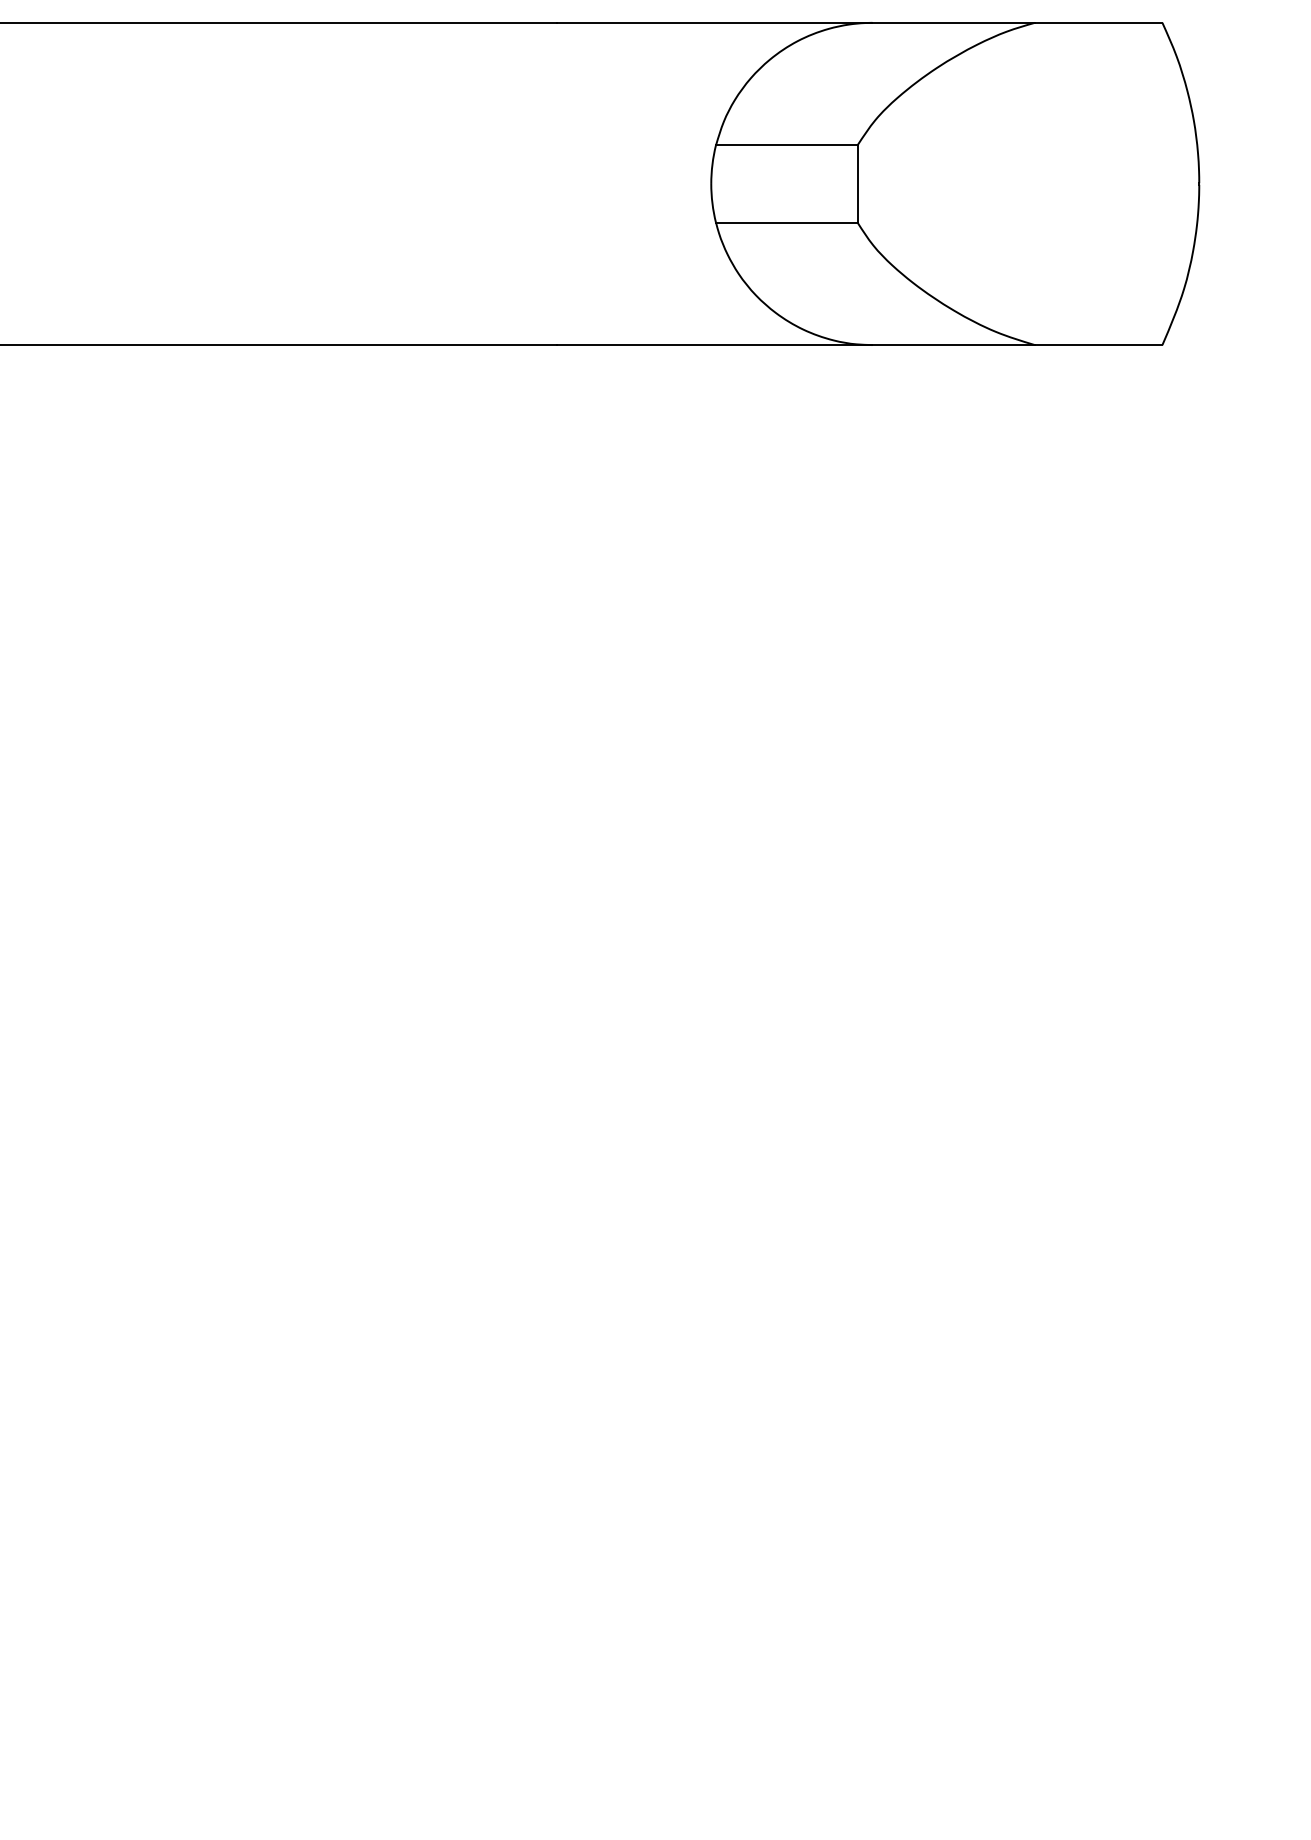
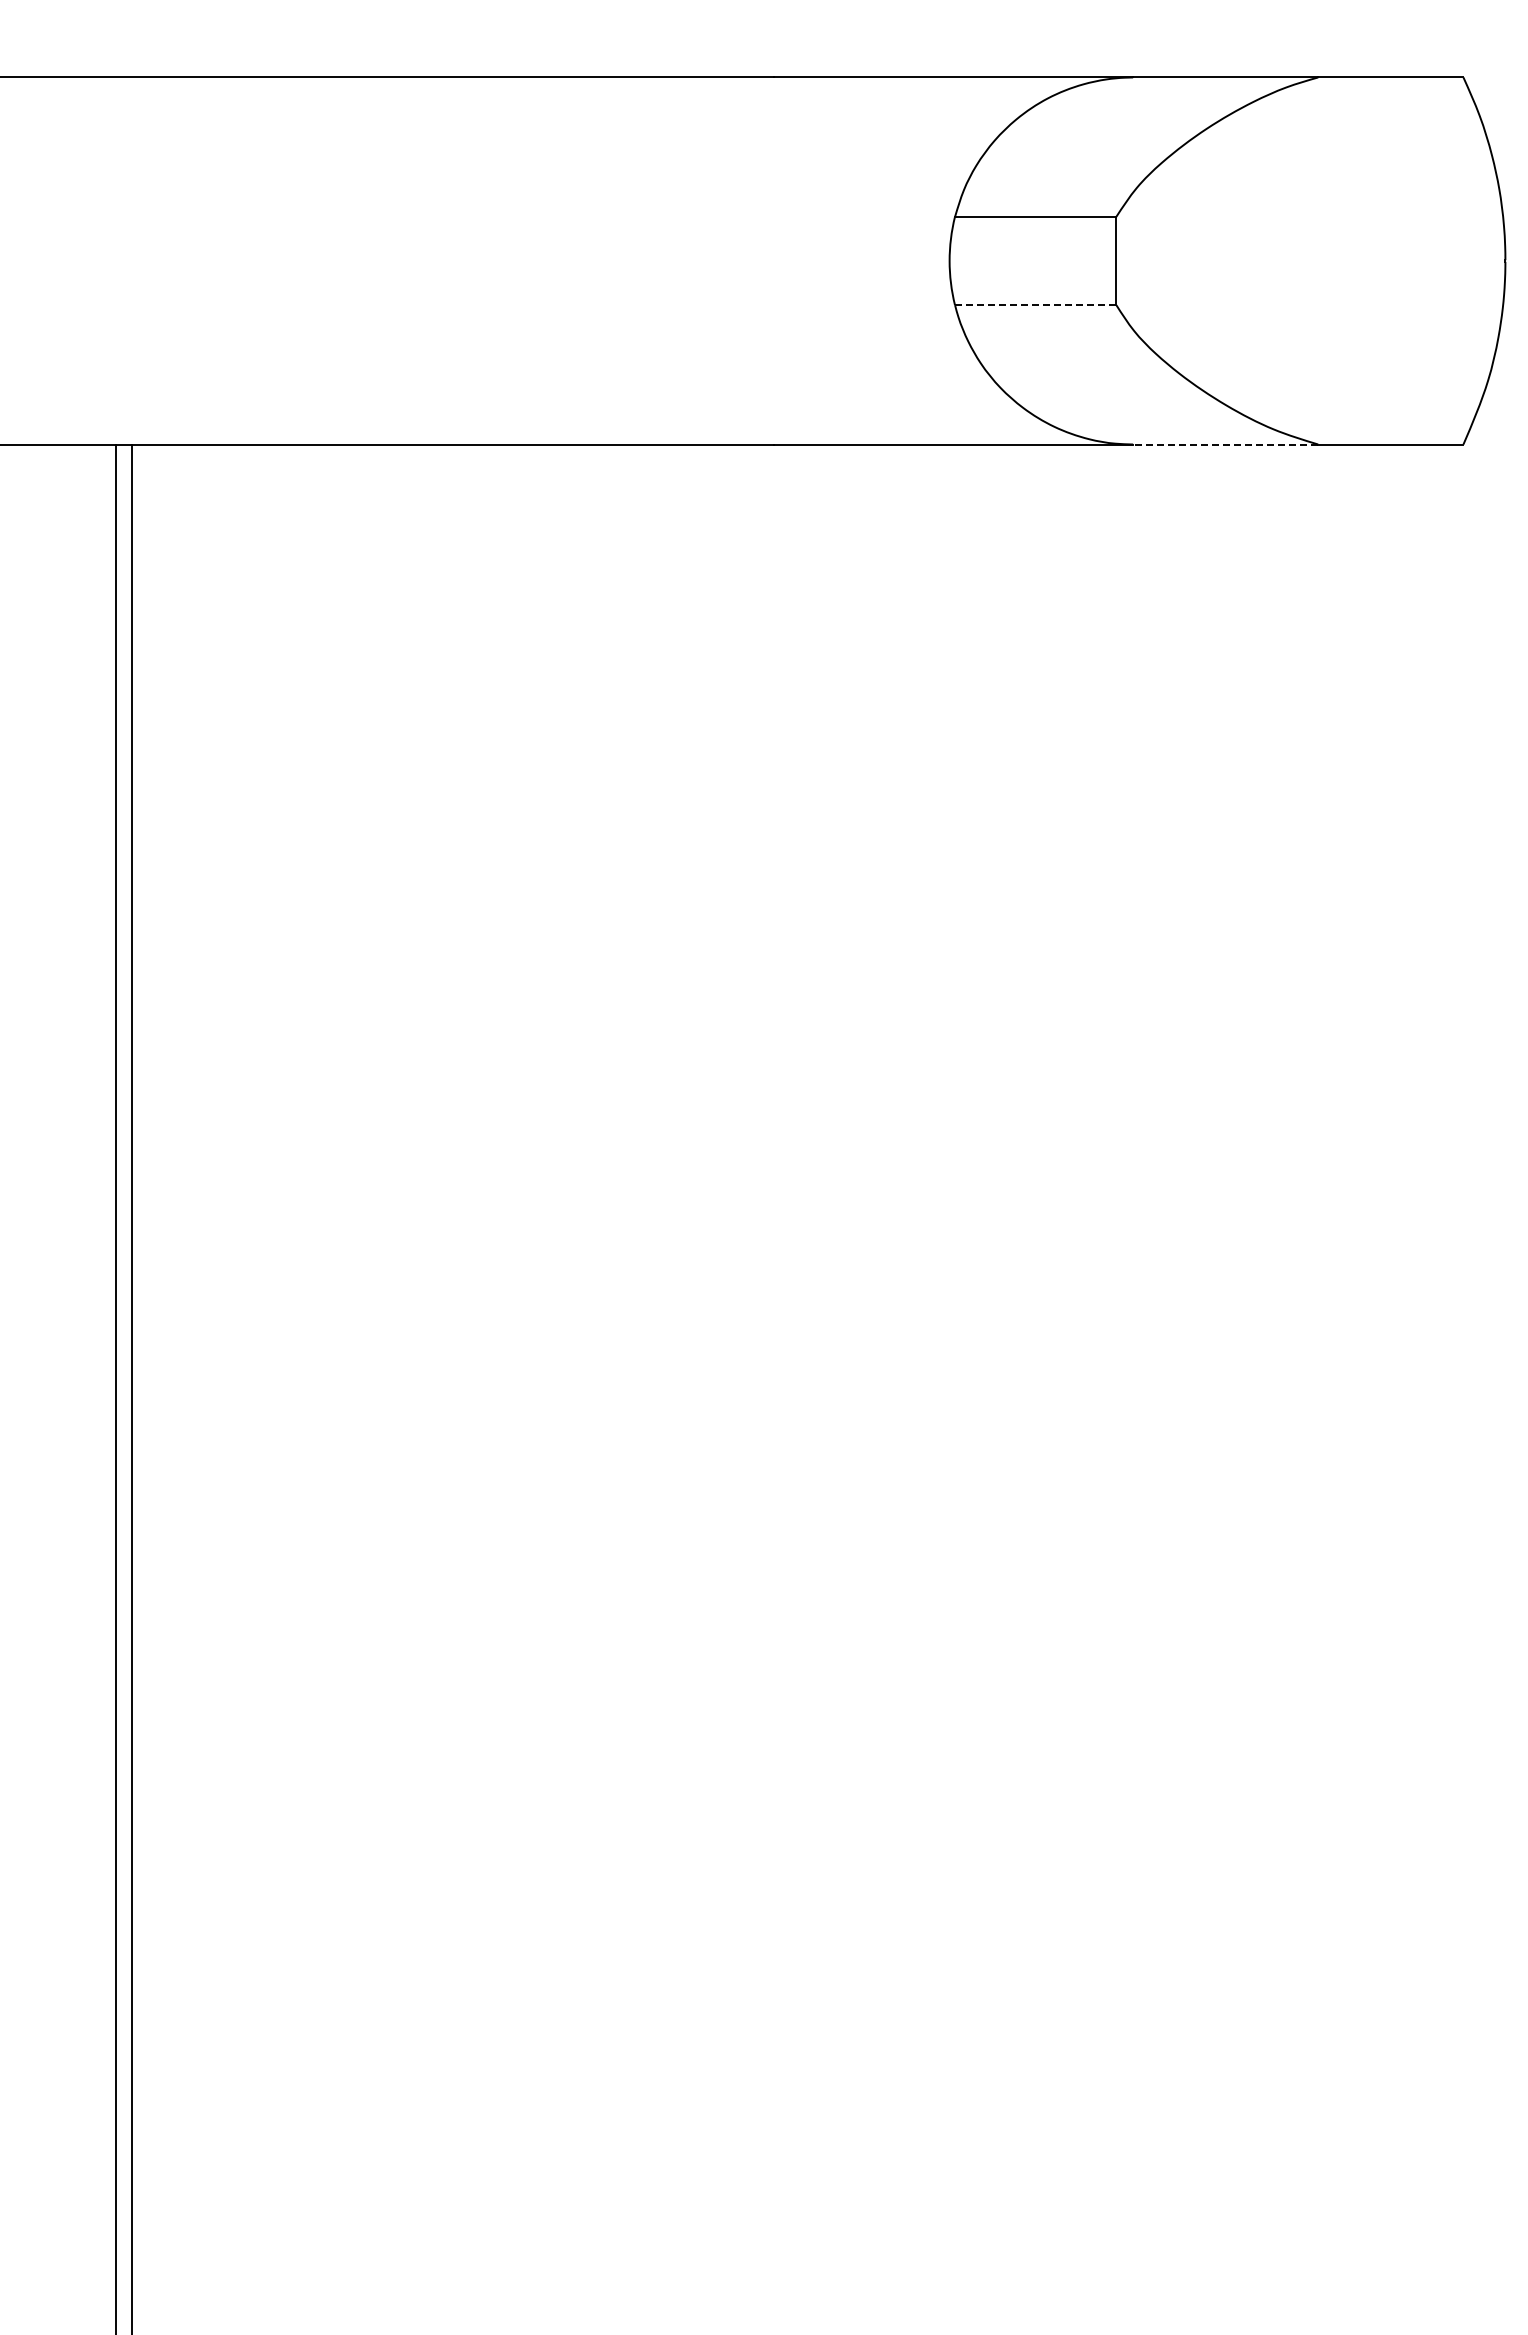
line: (786, 223) -> (1035, 305), solid -> dashed
line: (953, 345) -> (1225, 444), solid -> dashed

